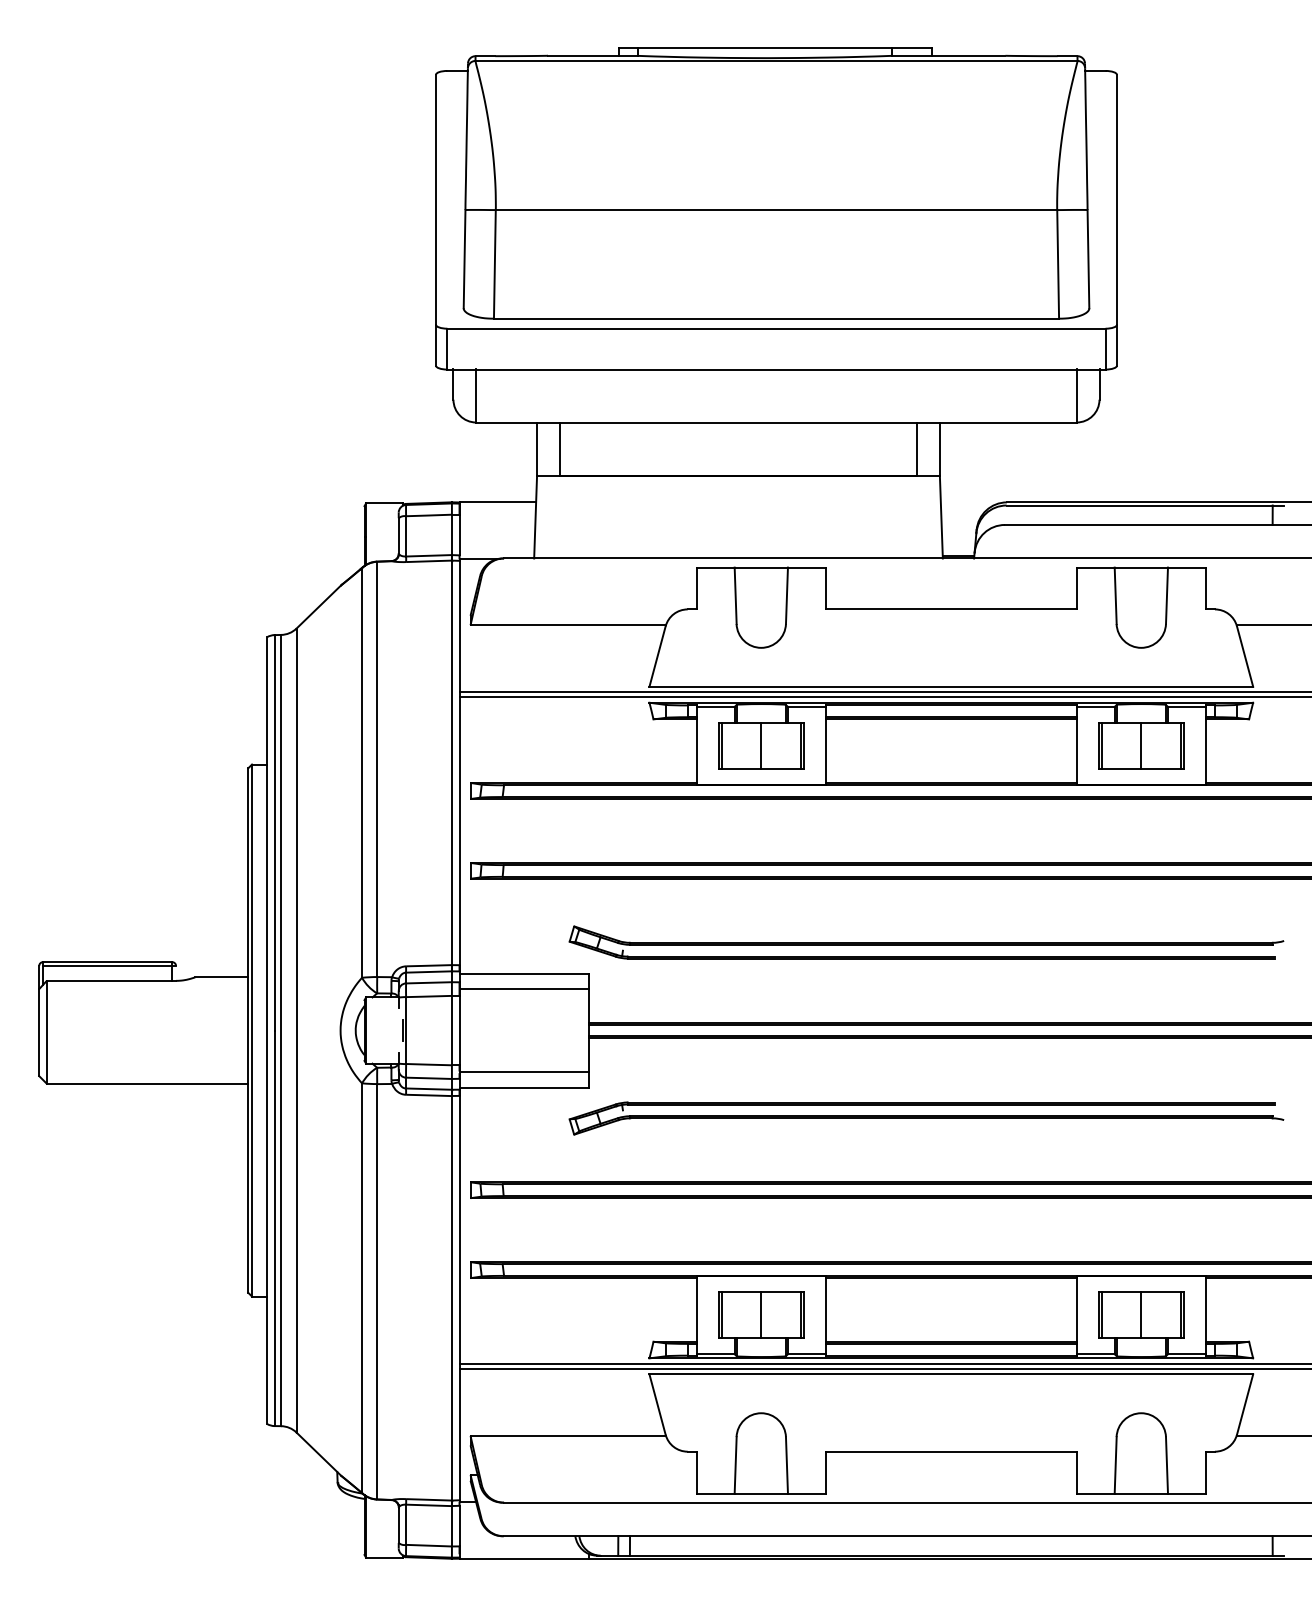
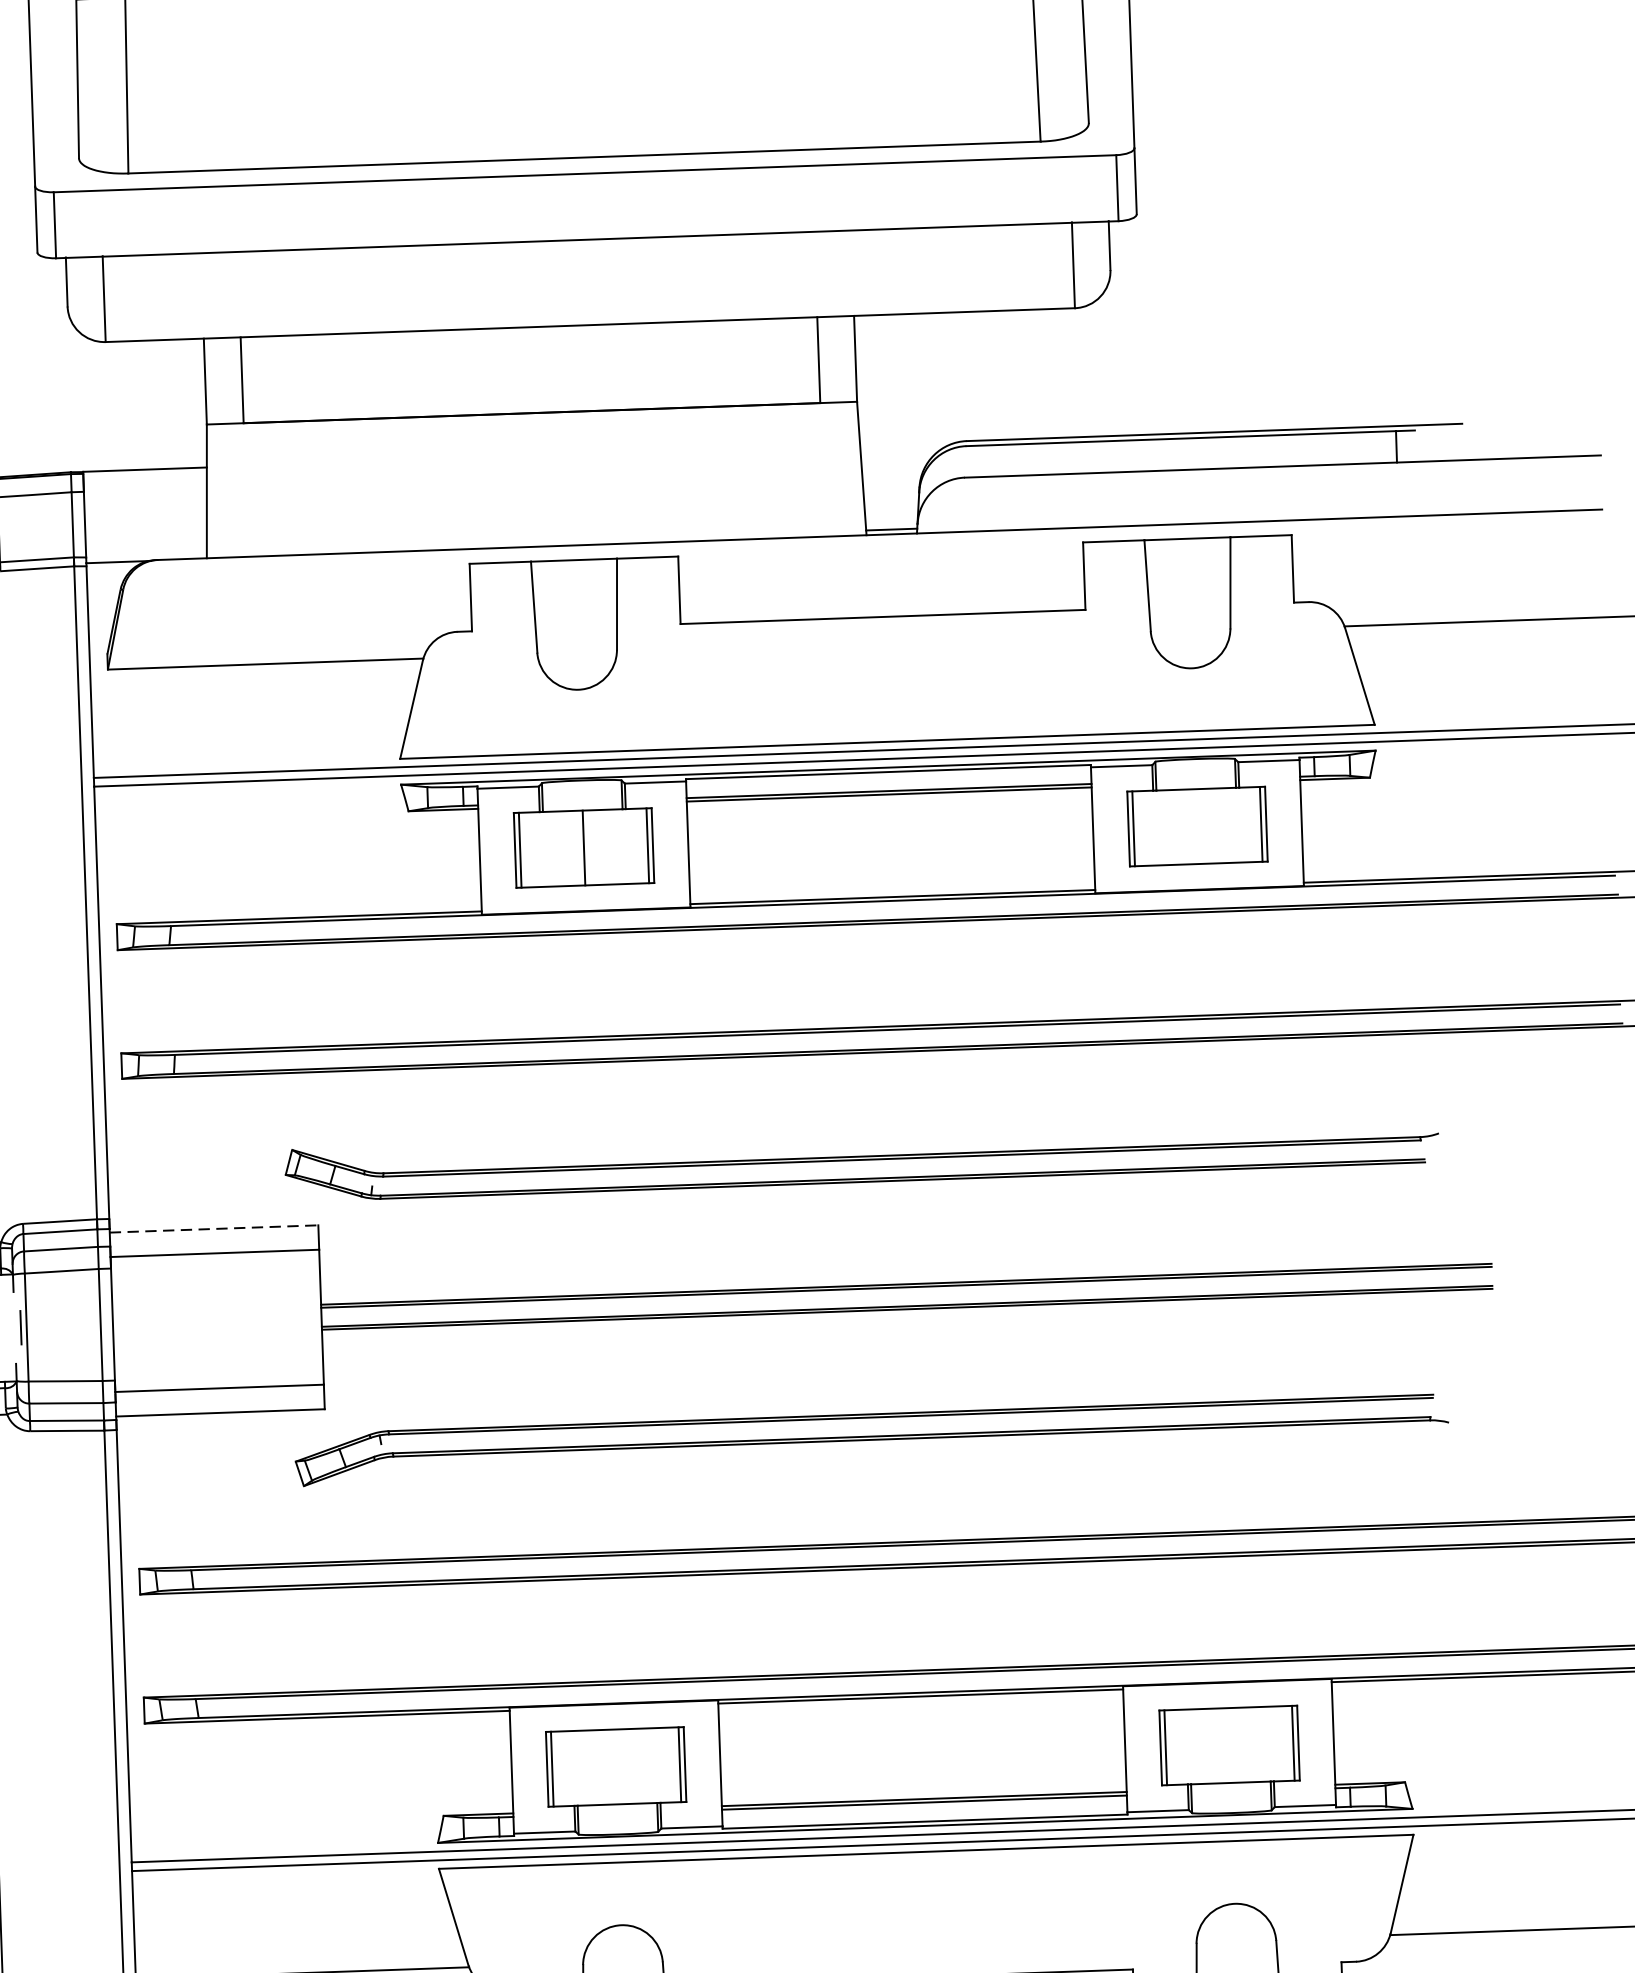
line: (1141, 745) -> (1197, 825), removed
line: (524, 973) -> (214, 1228), solid -> dashed
line: (761, 1315) -> (616, 1767), removed
line: (1141, 1315) -> (1229, 1746), removed

